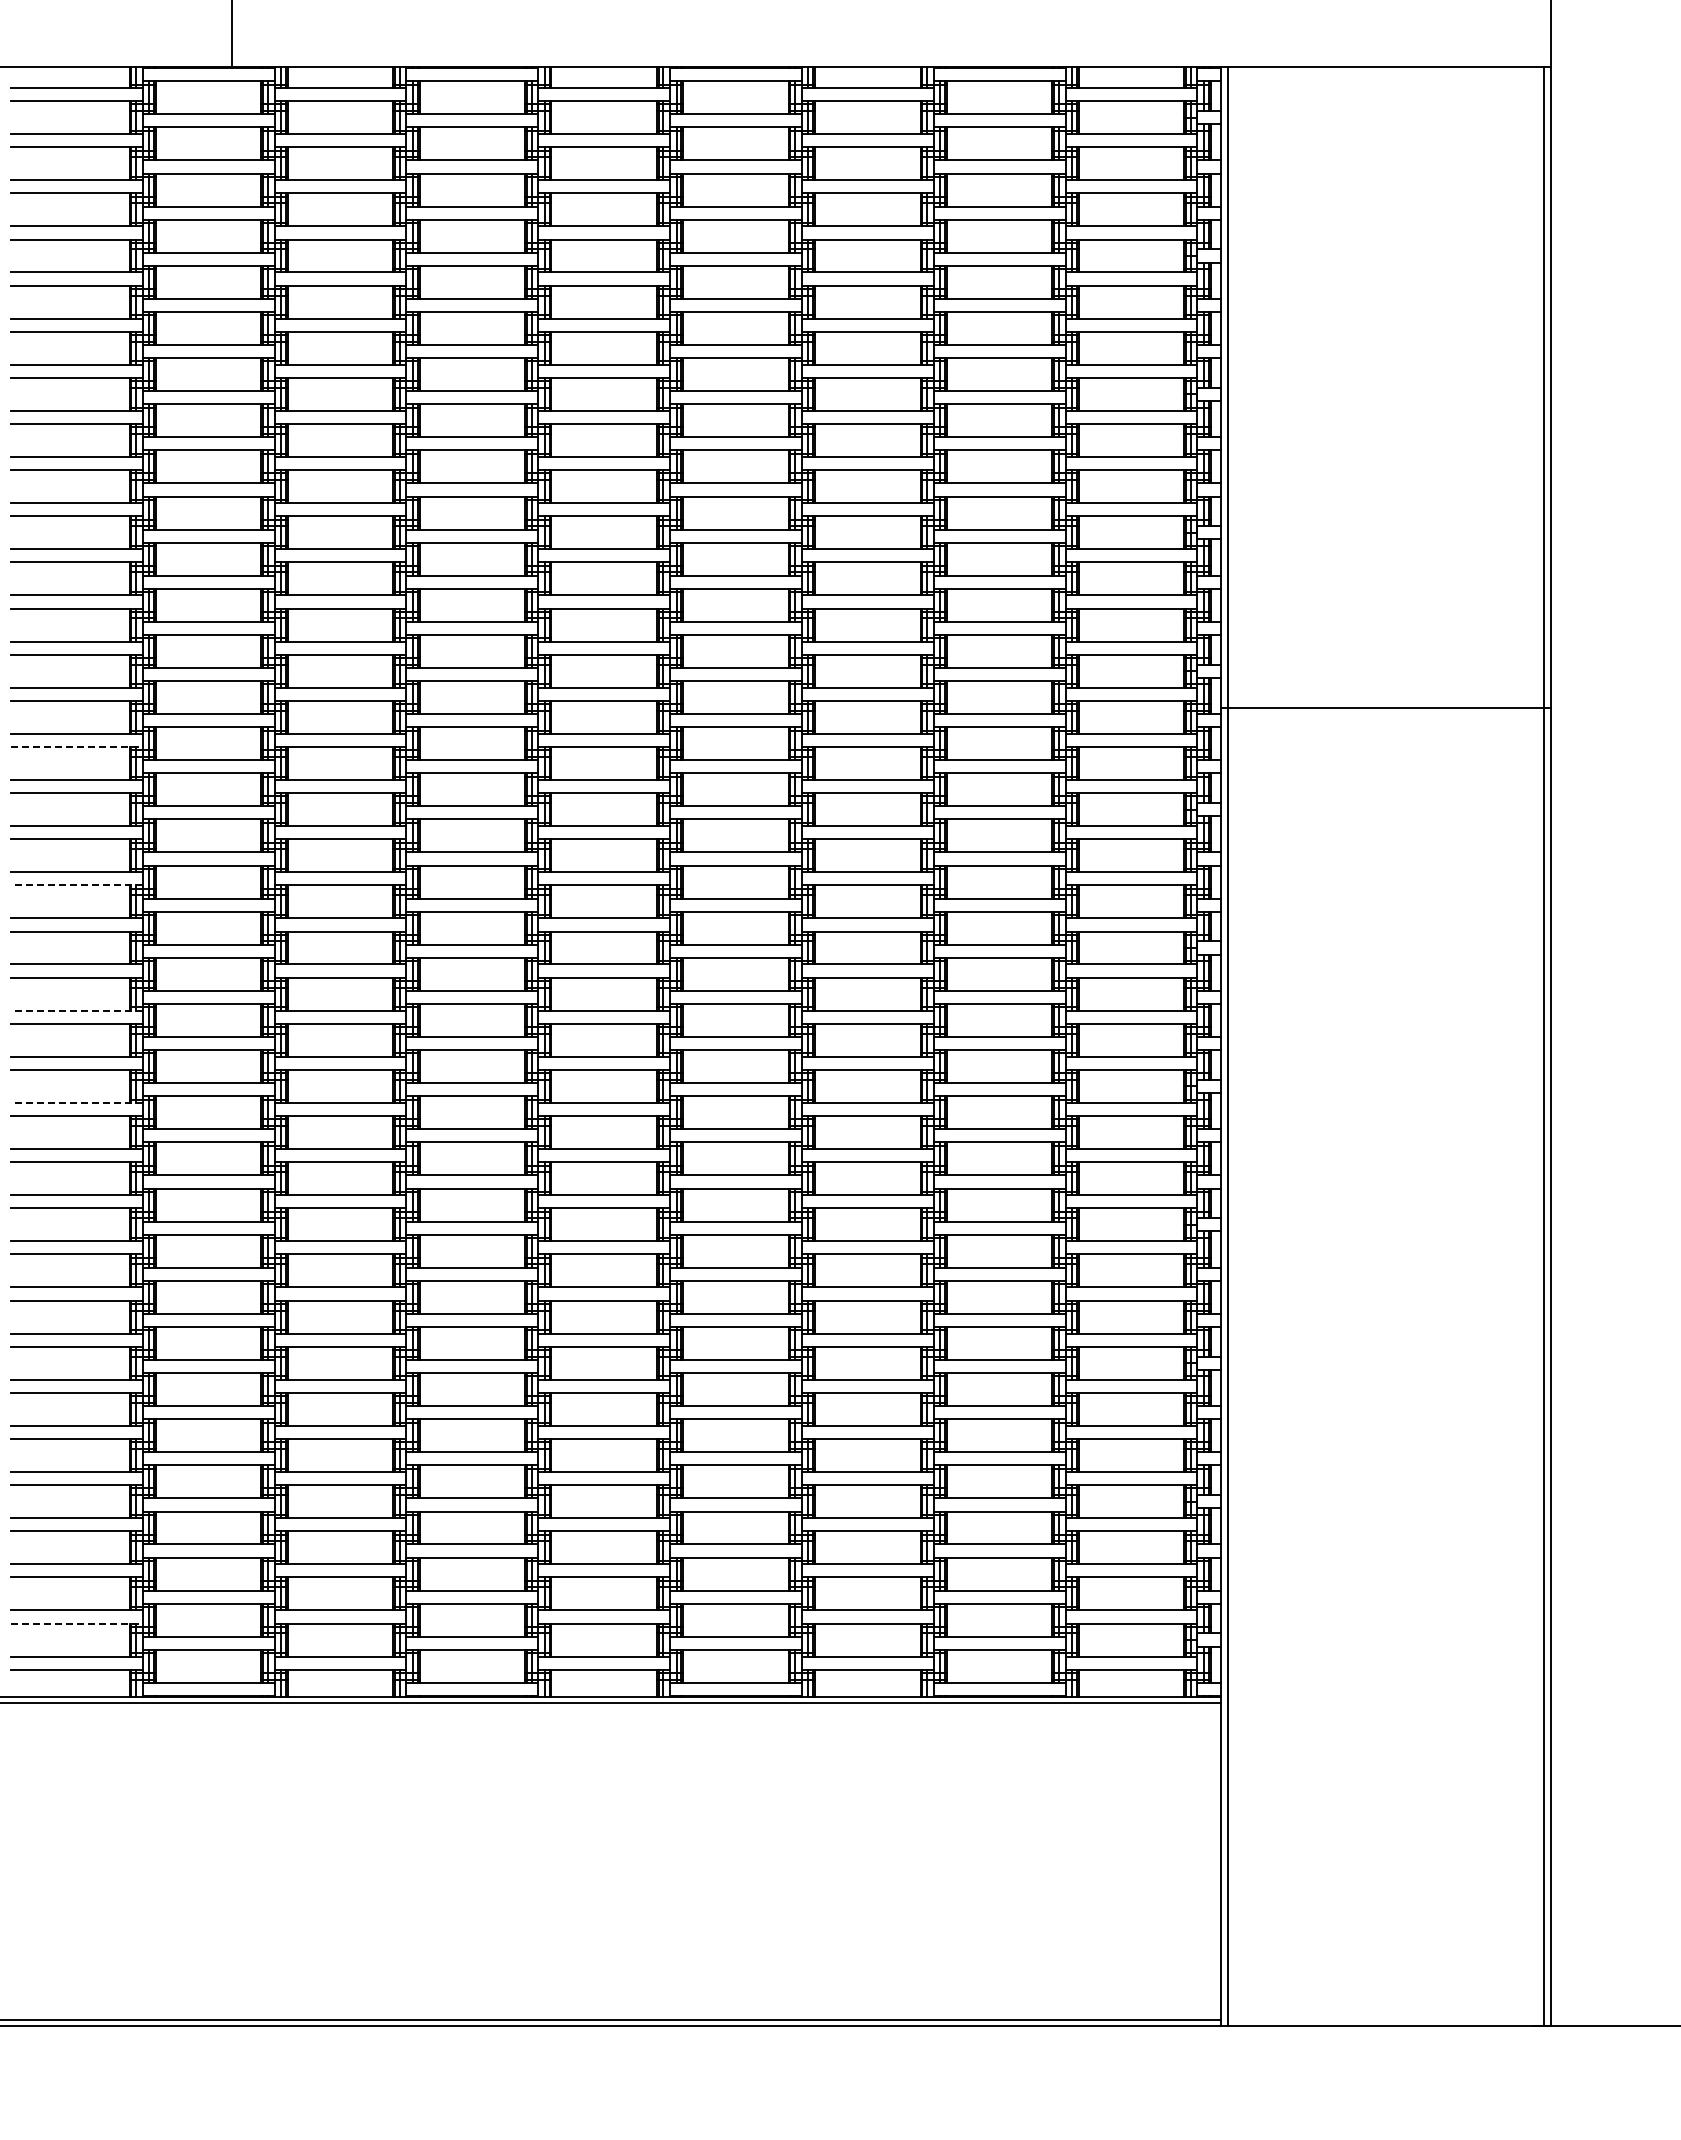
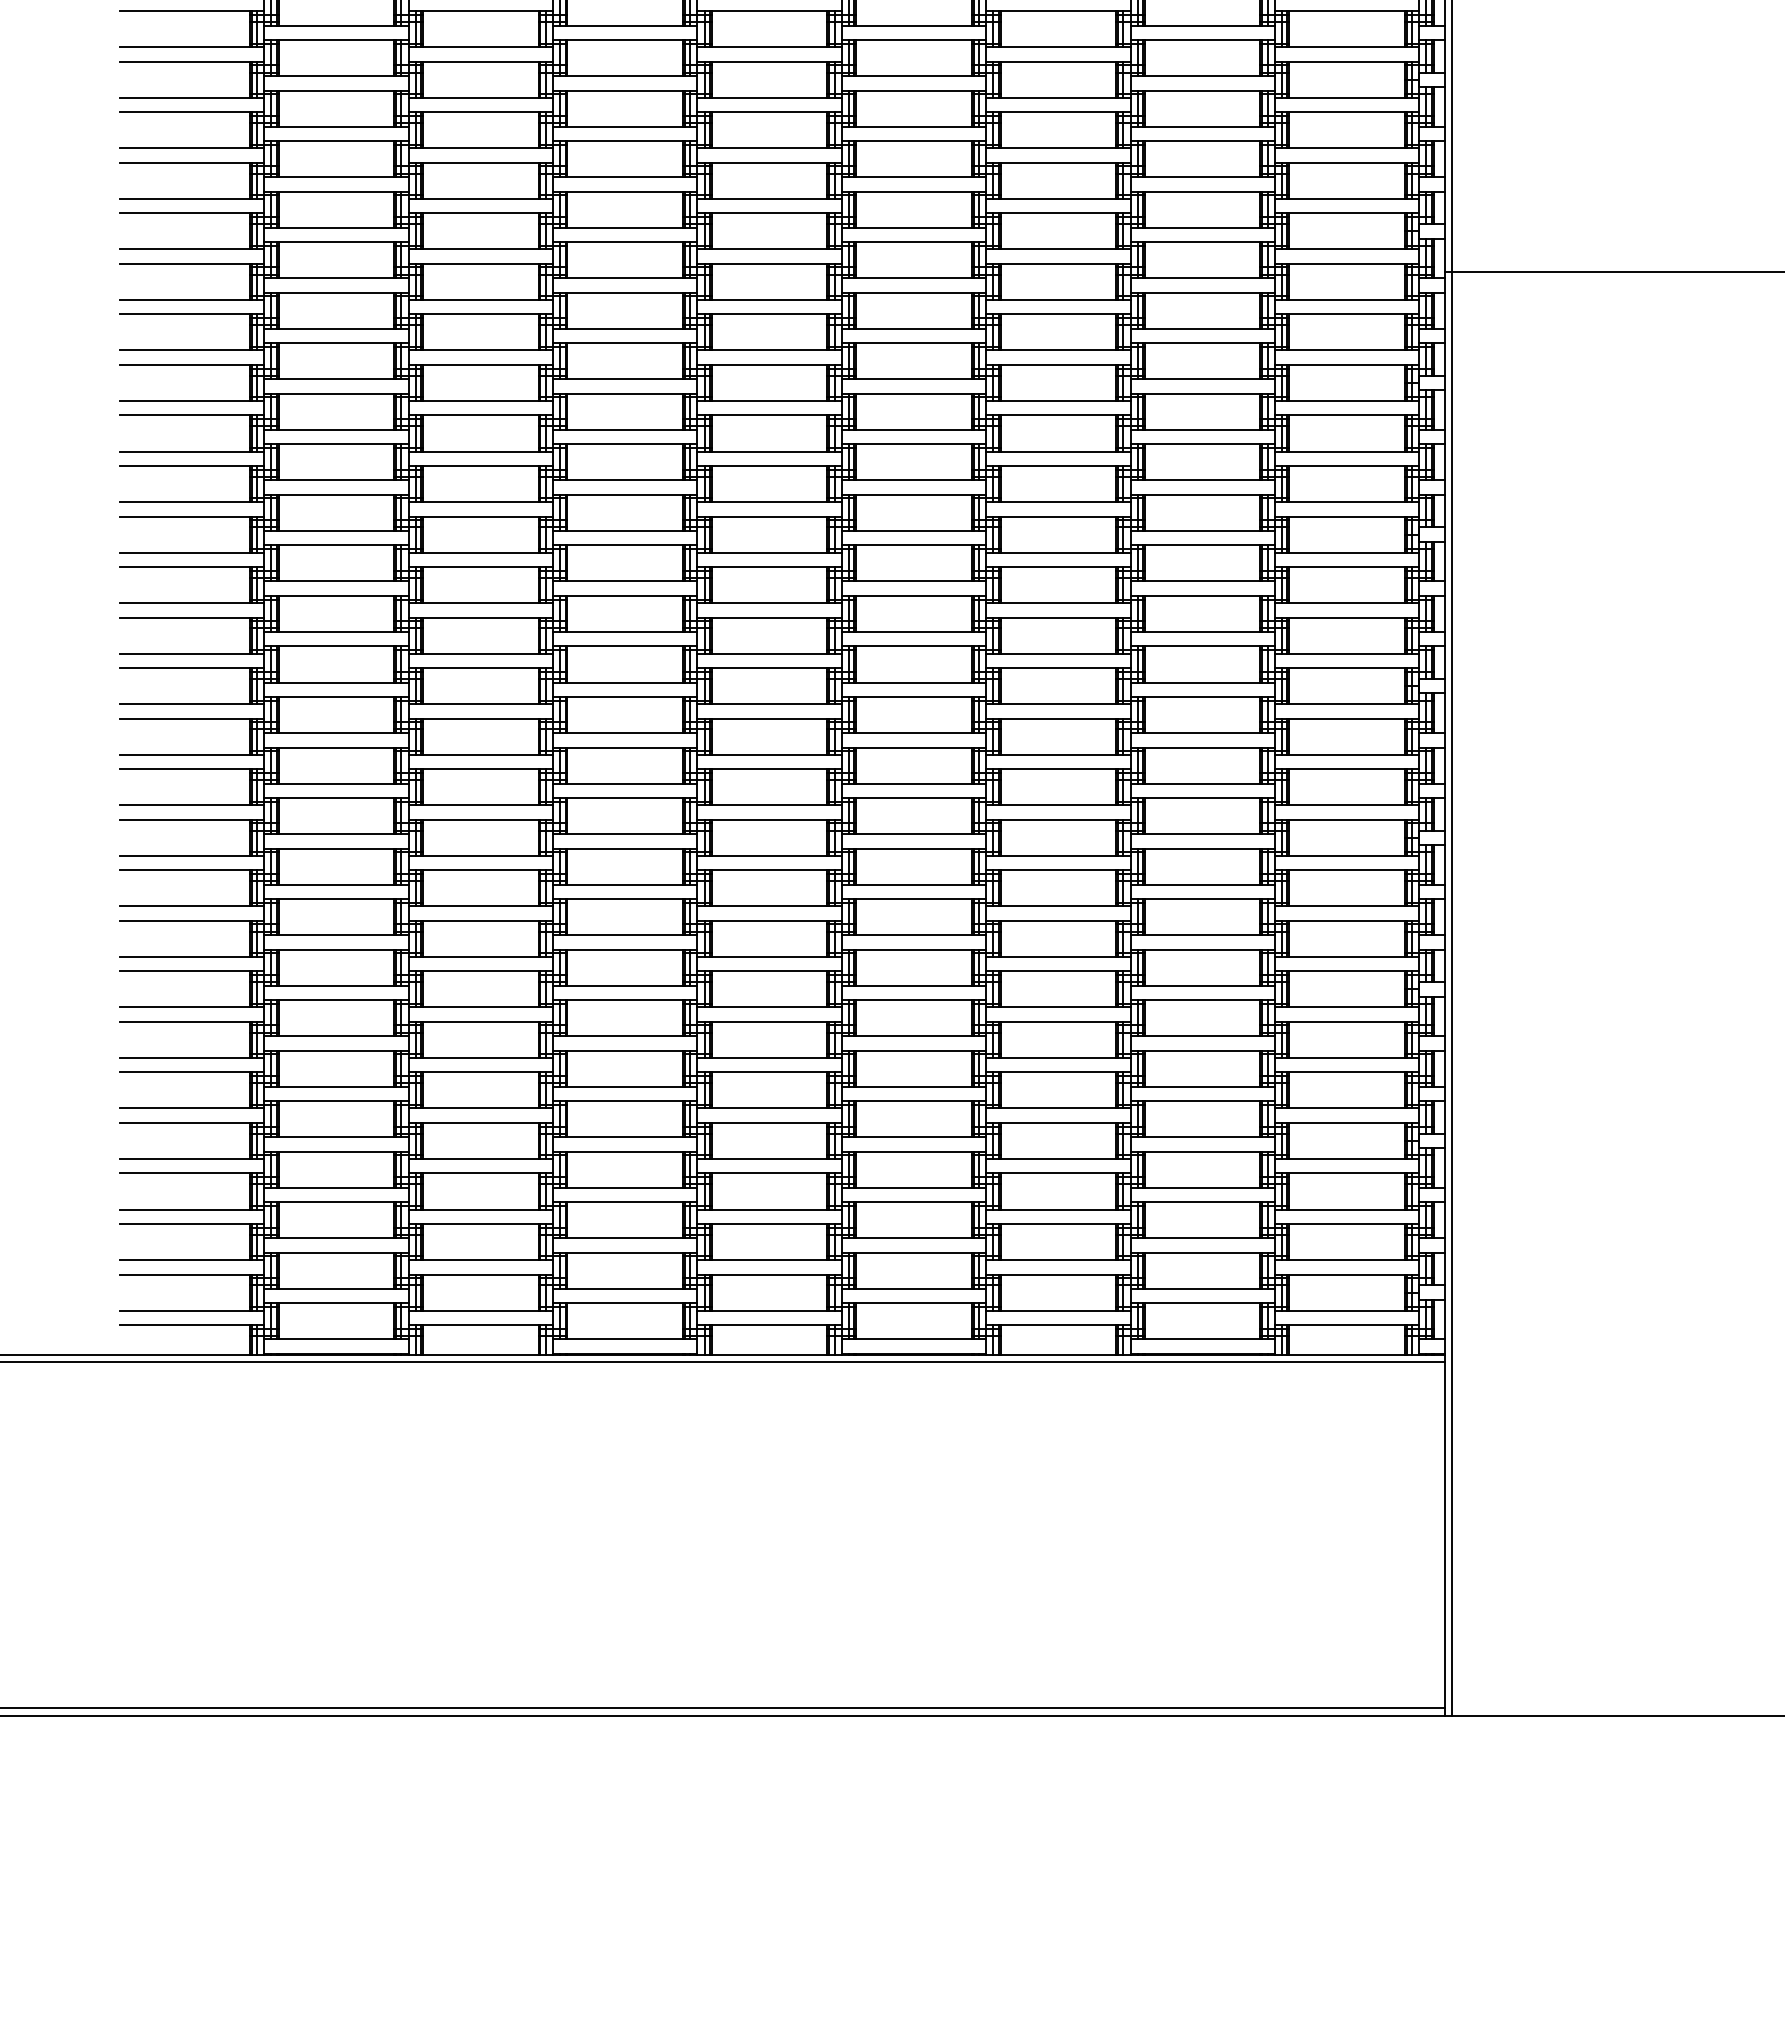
line: (76, 747) -> (191, 314), dashed -> solid
line: (76, 885) -> (191, 466), dashed -> solid
line: (76, 1010) -> (191, 603), dashed -> solid
line: (76, 1102) -> (191, 703), dashed -> solid
line: (76, 1623) -> (191, 1274), dashed -> solid

